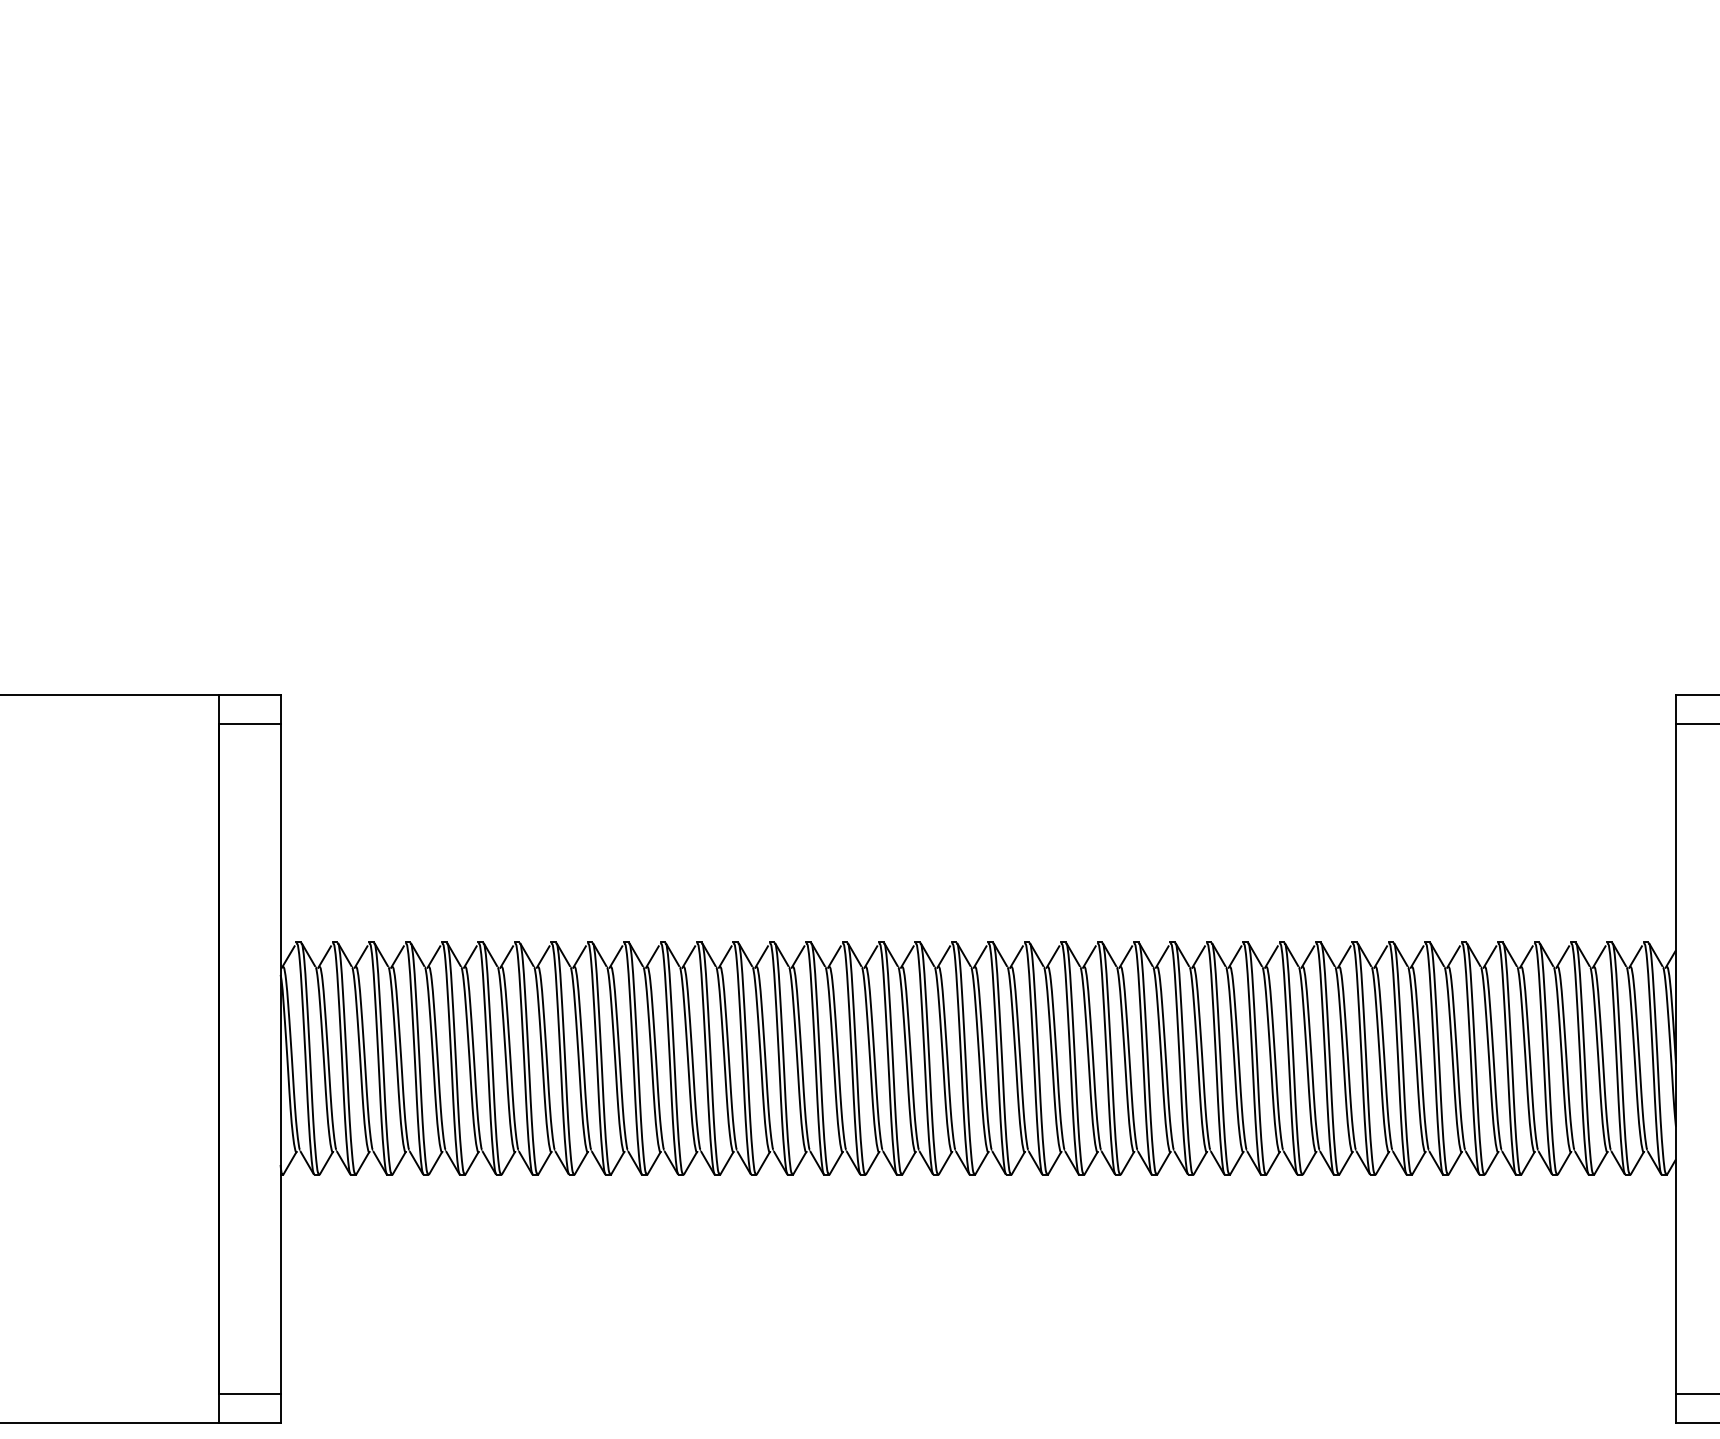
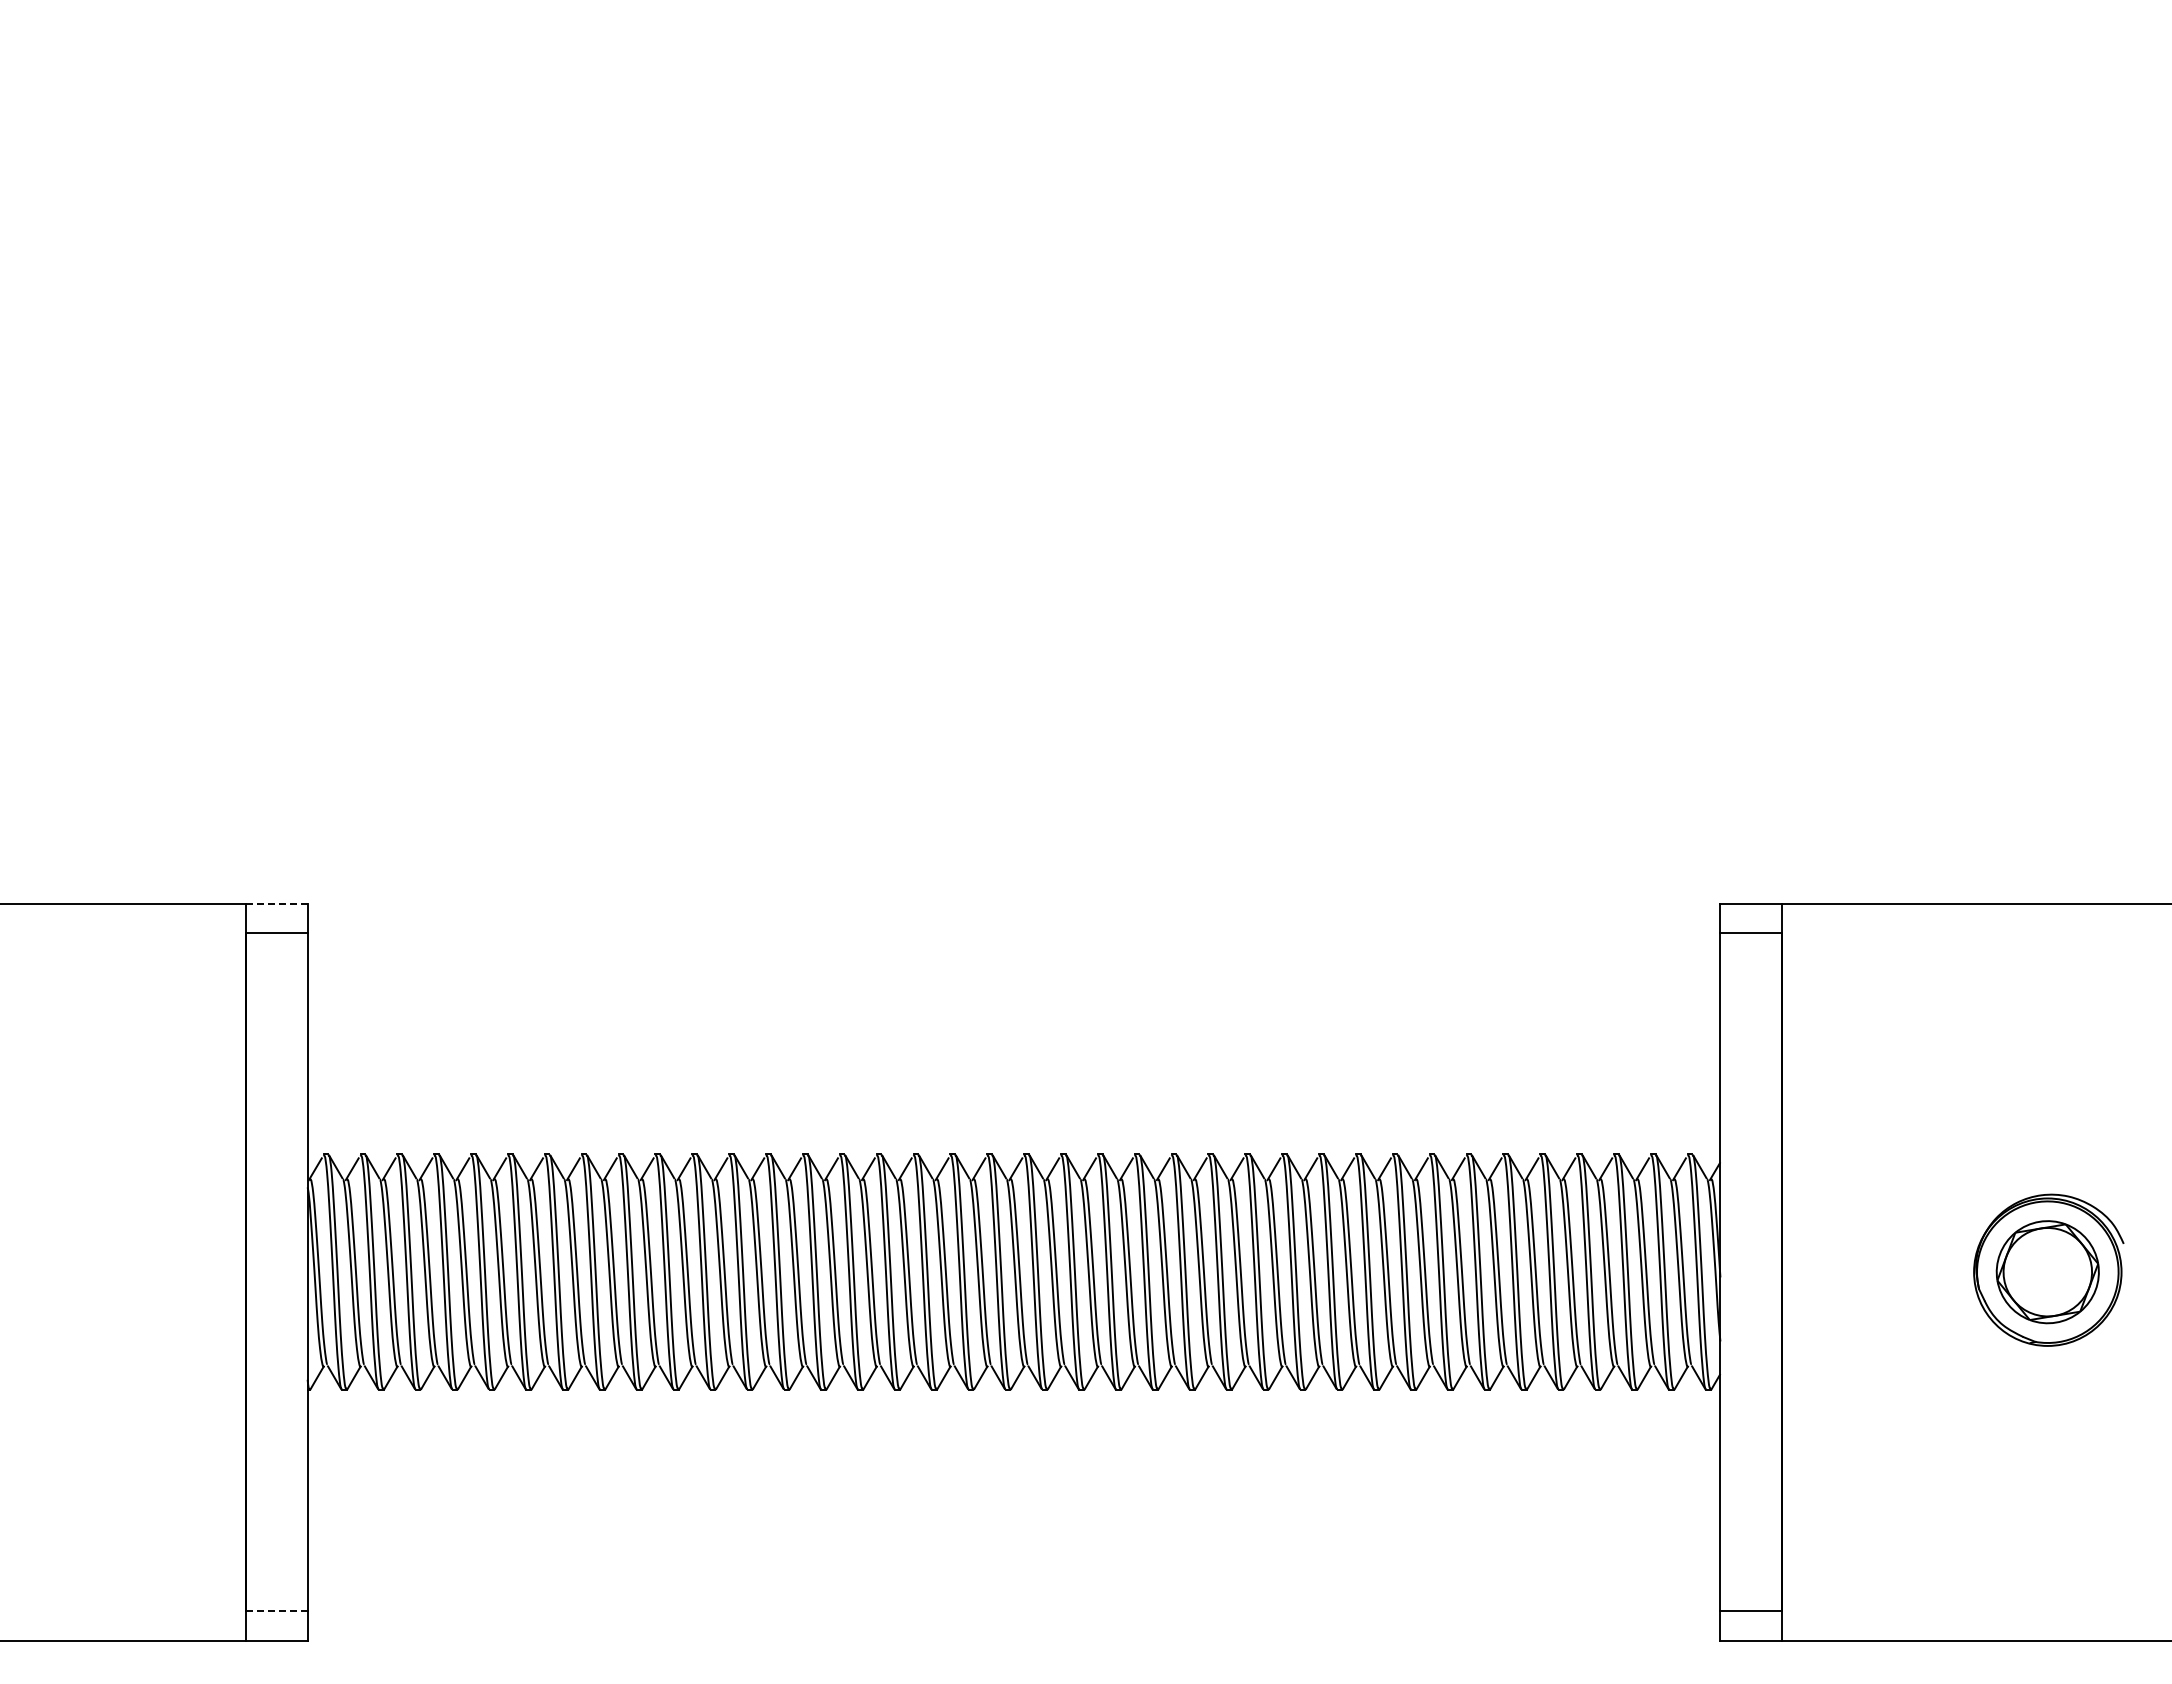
line: (249, 694) -> (276, 903), solid -> dashed
line: (249, 1393) -> (276, 1611), solid -> dashed

